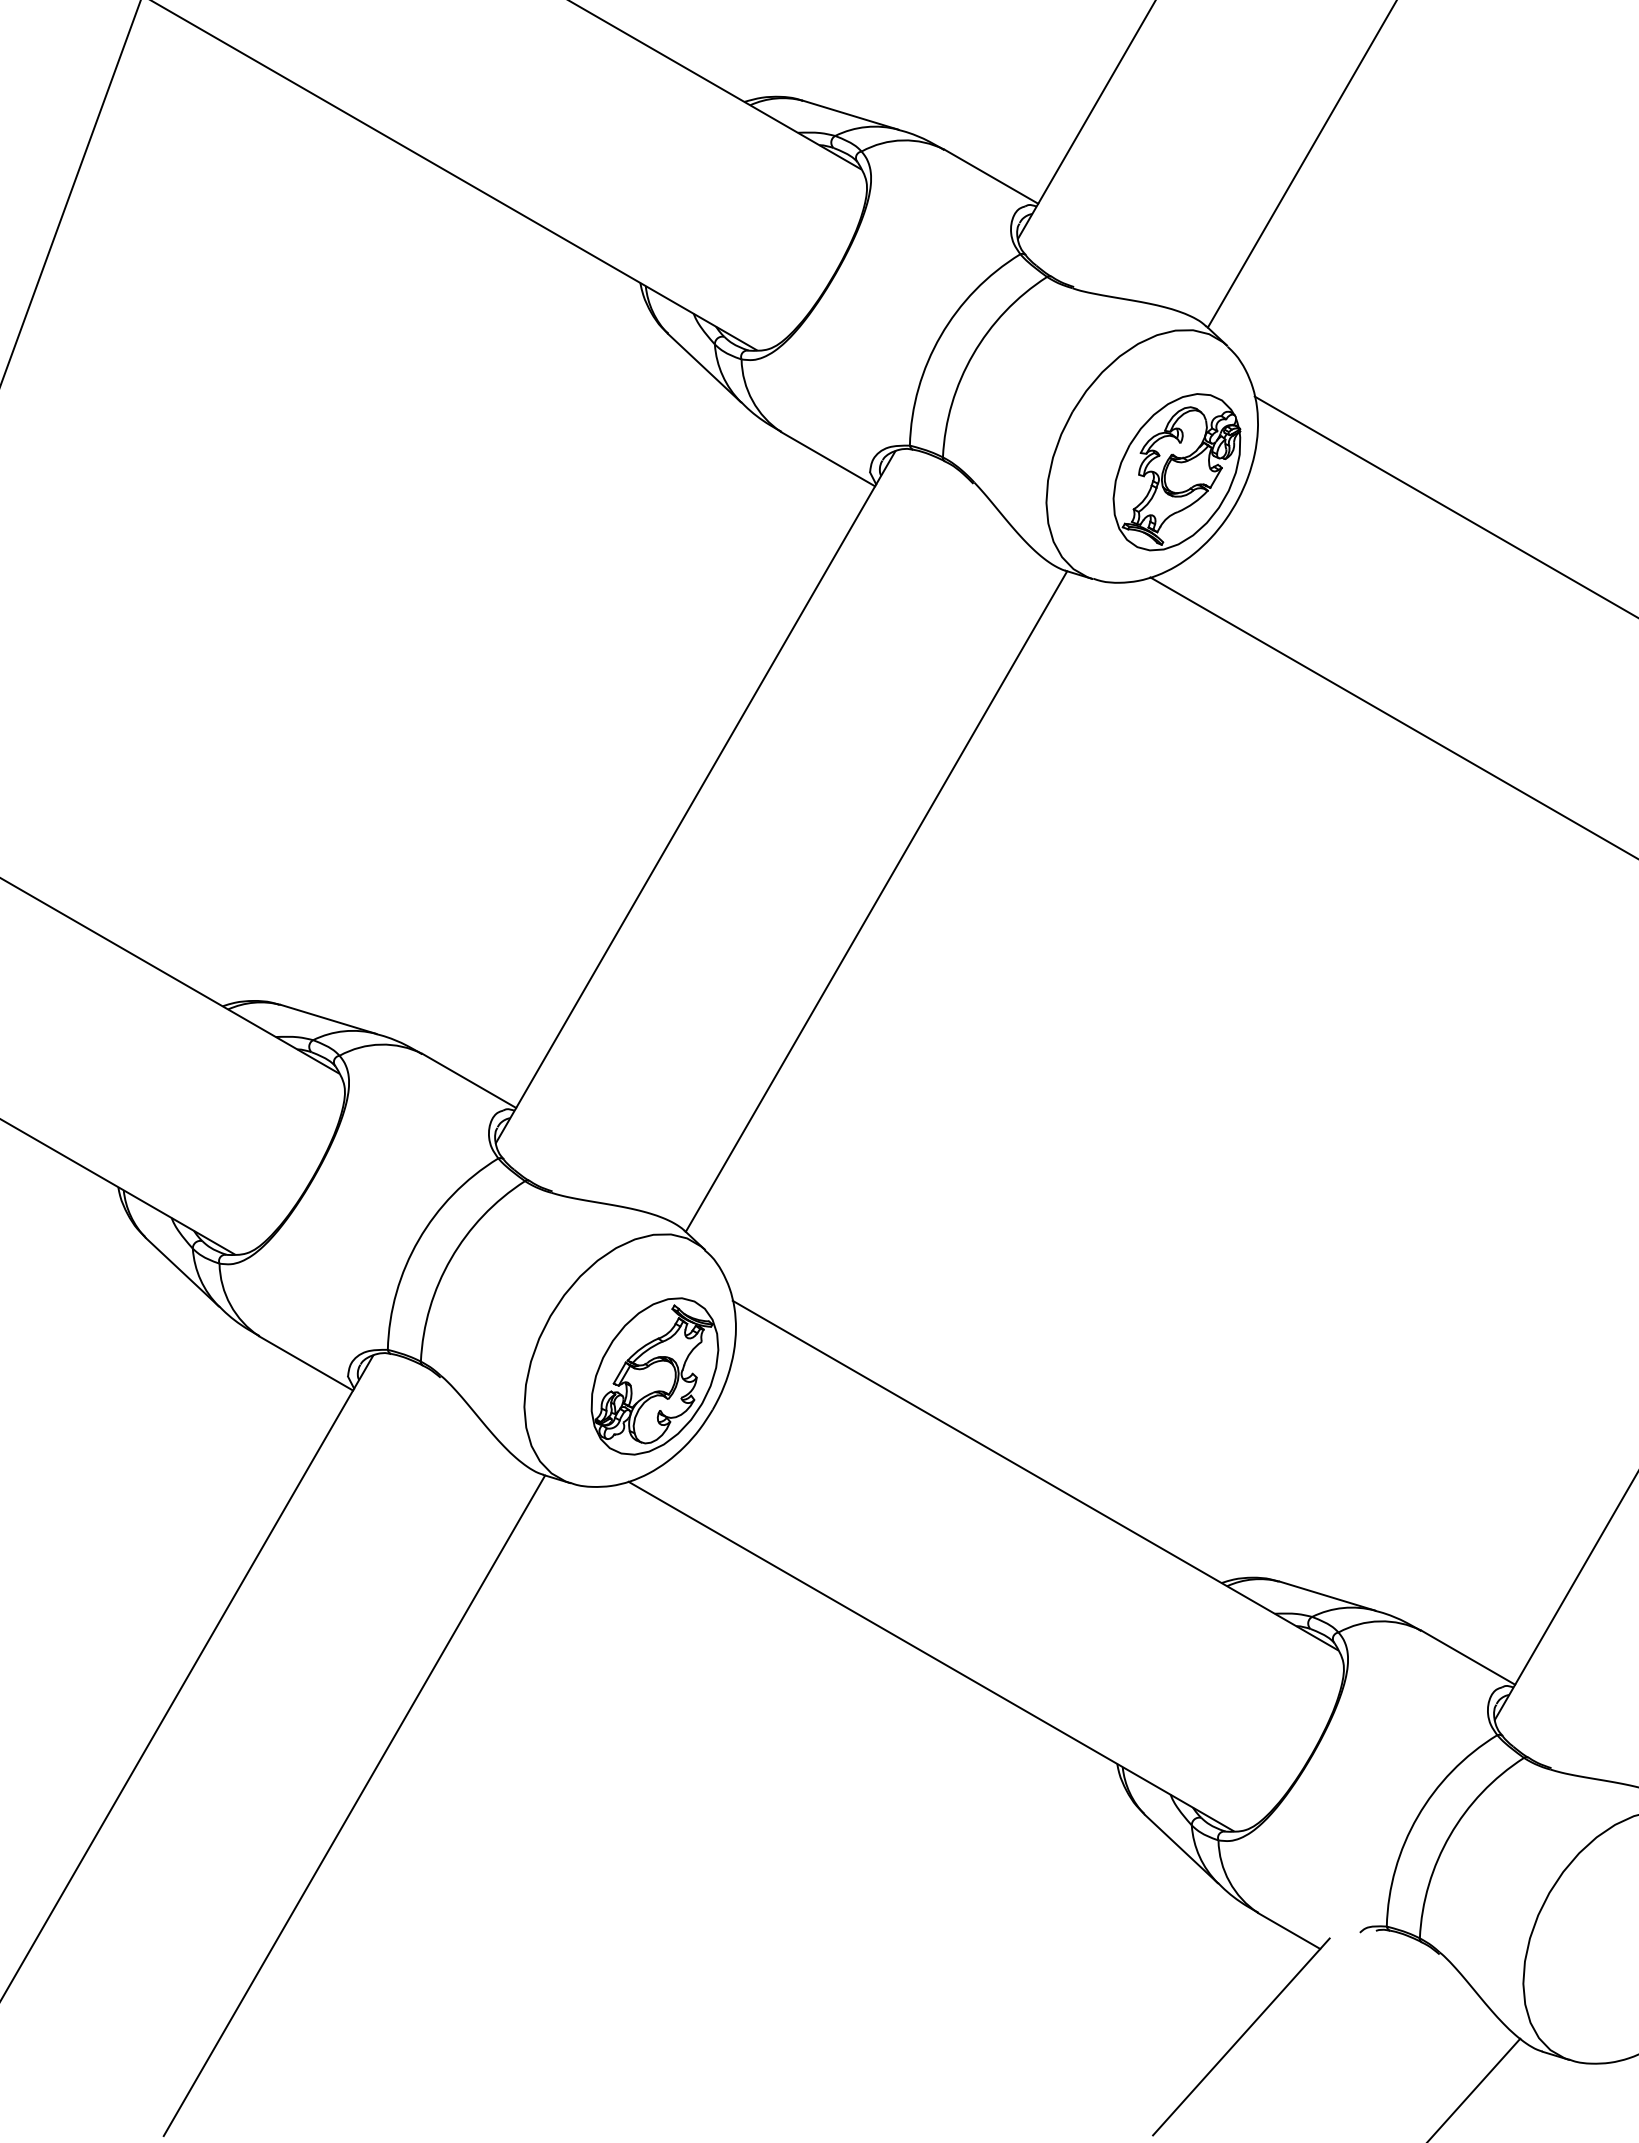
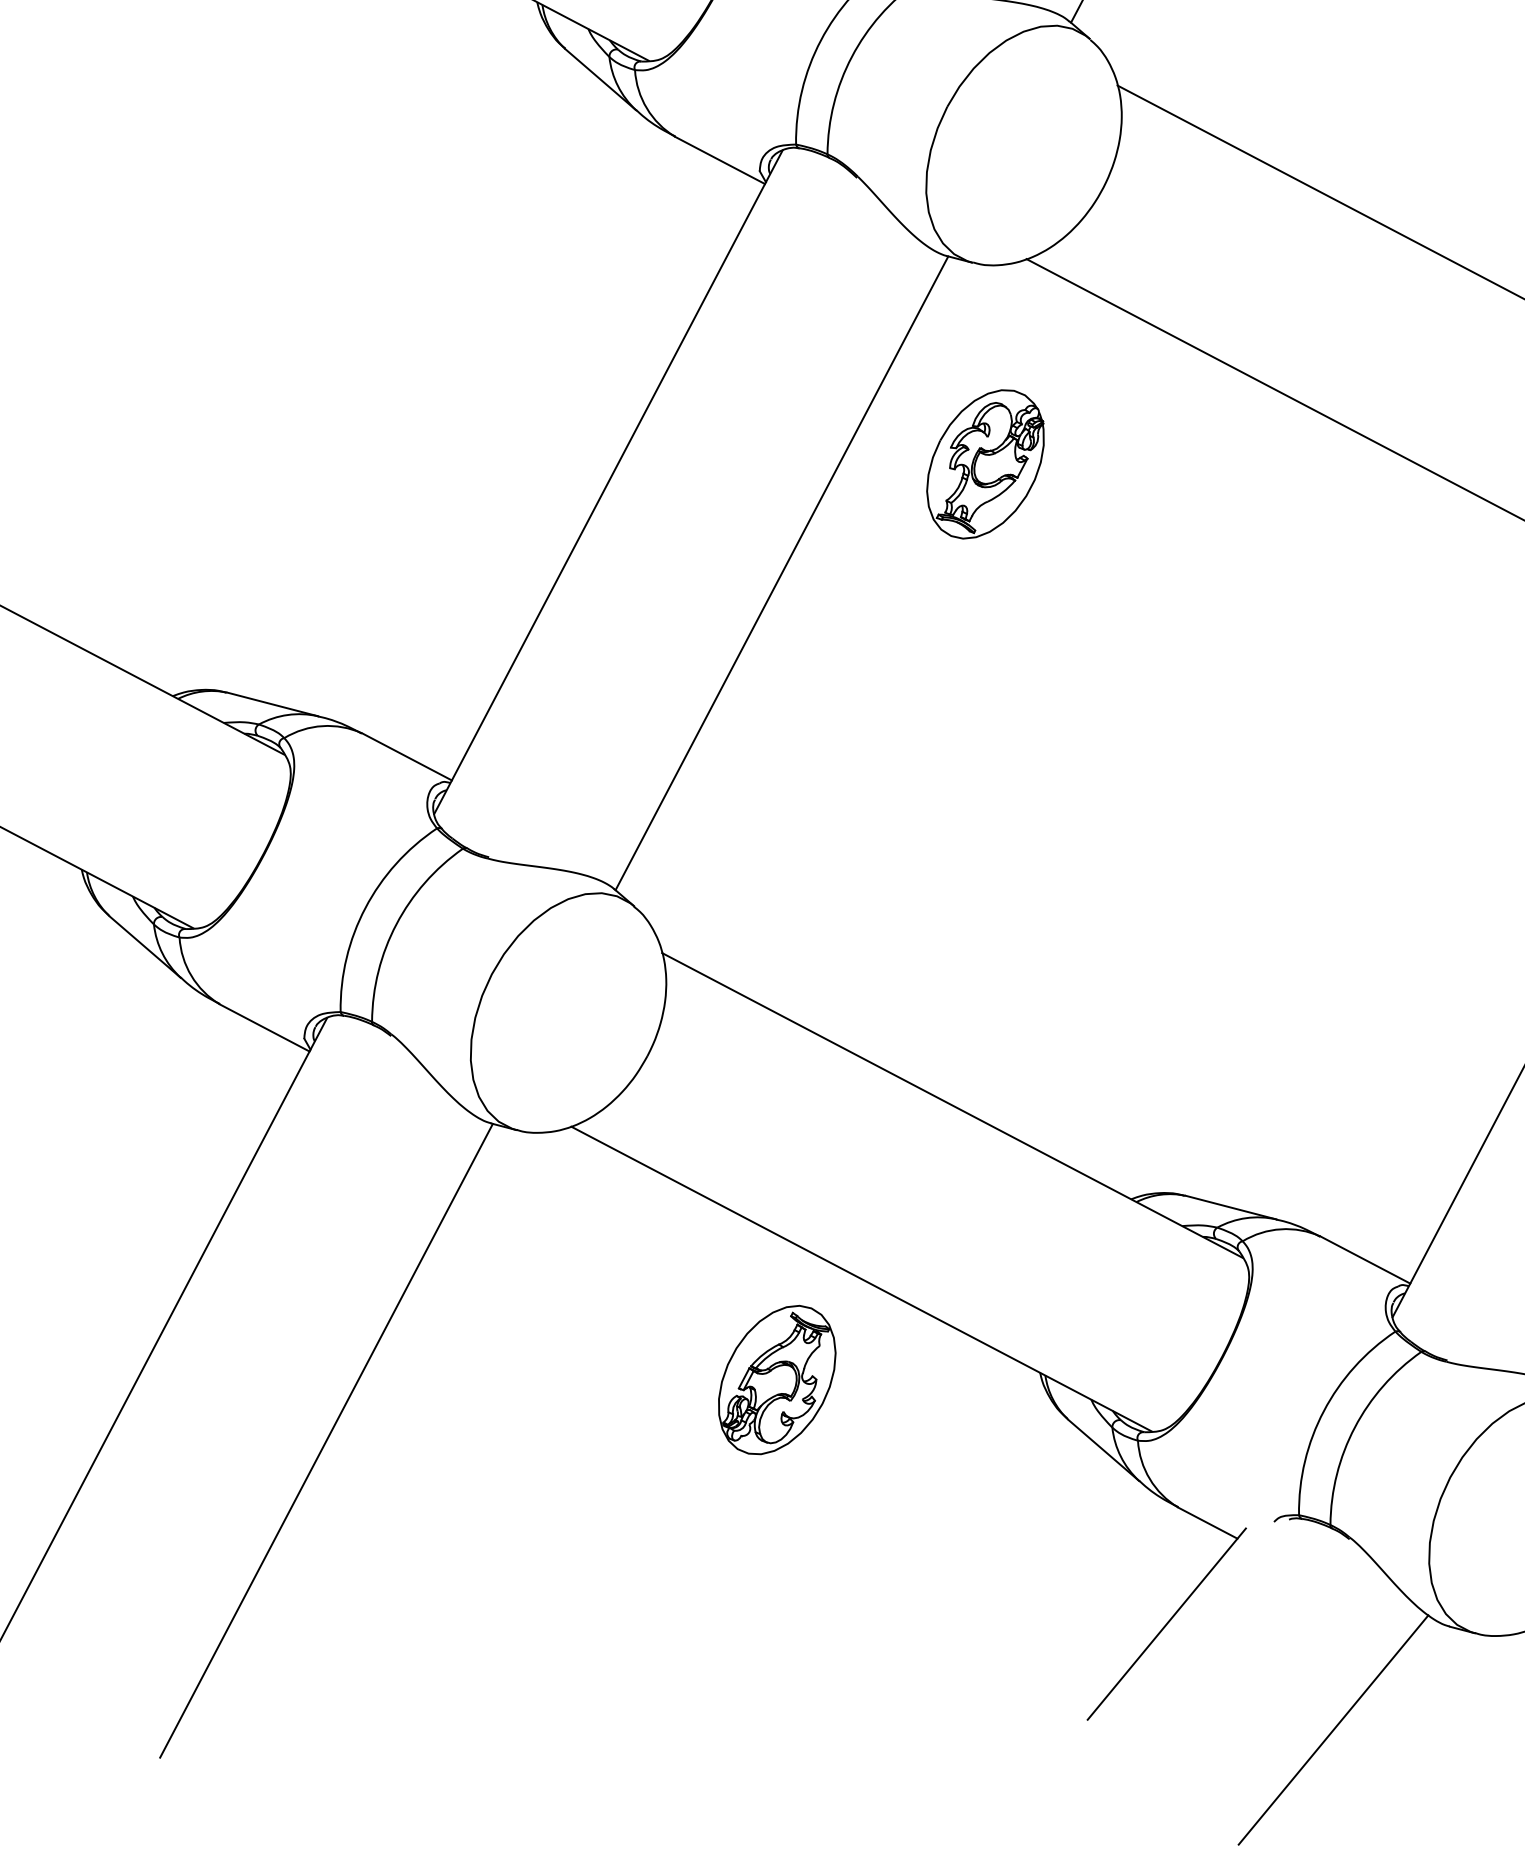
part: (1176, 472) -> (985, 464), moved
part: (654, 1376) -> (776, 1380), moved

